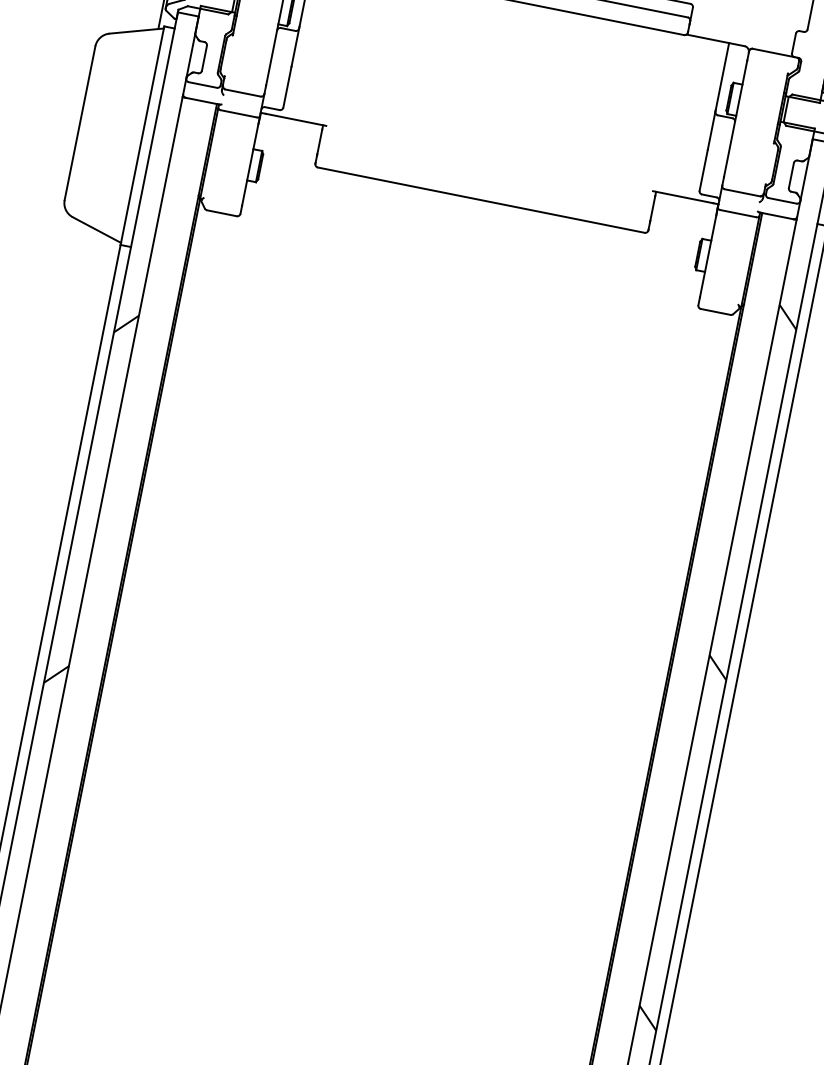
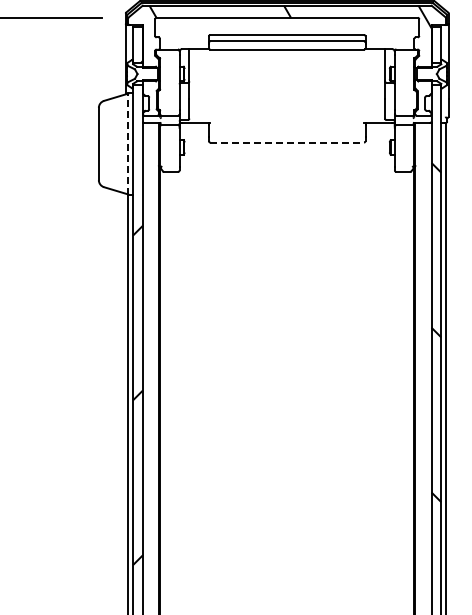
line: (143, 134) -> (128, 143), solid -> dashed
line: (481, 200) -> (287, 142), solid -> dashed

